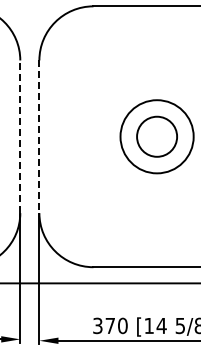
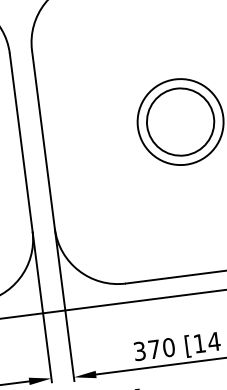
line: (20, 136) -> (21, 142), dashed -> solid
circle: (156, 136) -> (179, 121), size x1.43
line: (39, 137) -> (43, 140), dashed -> solid

